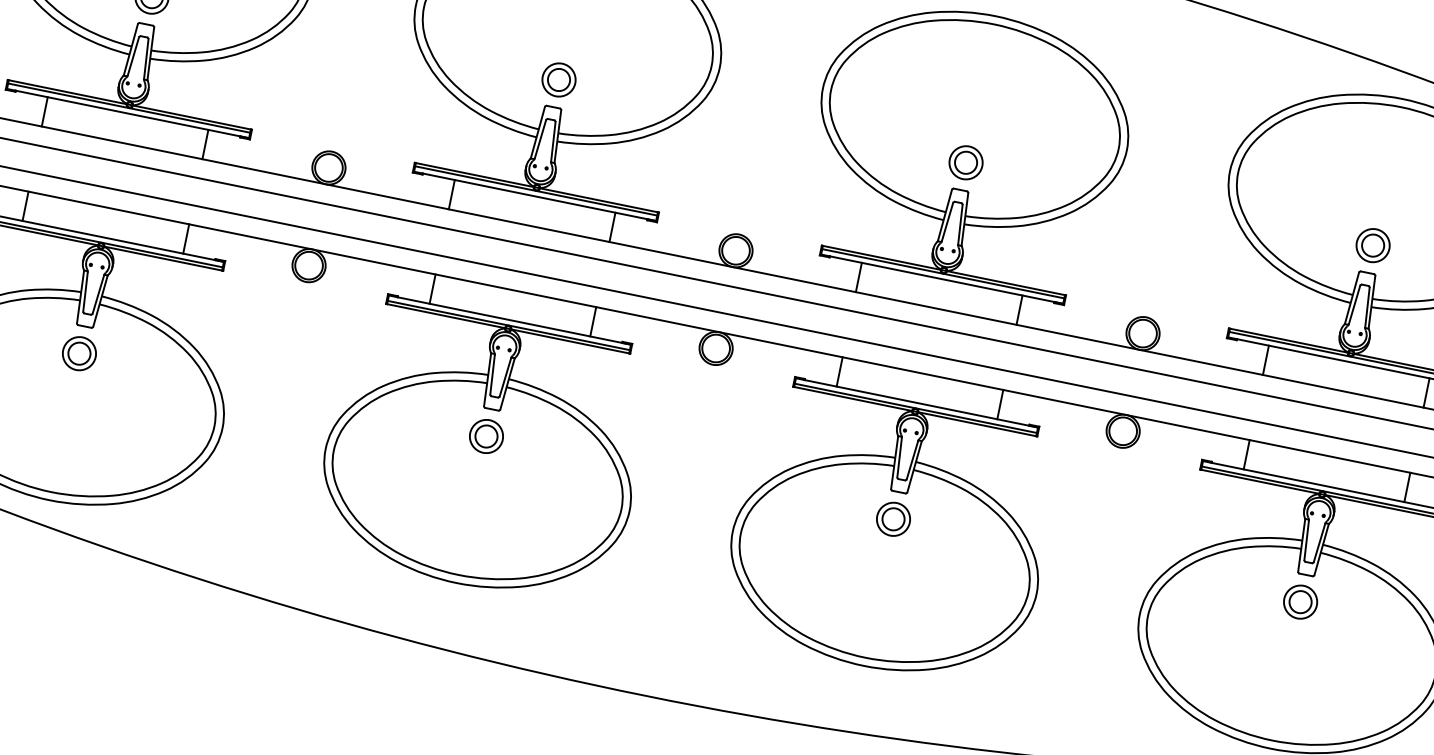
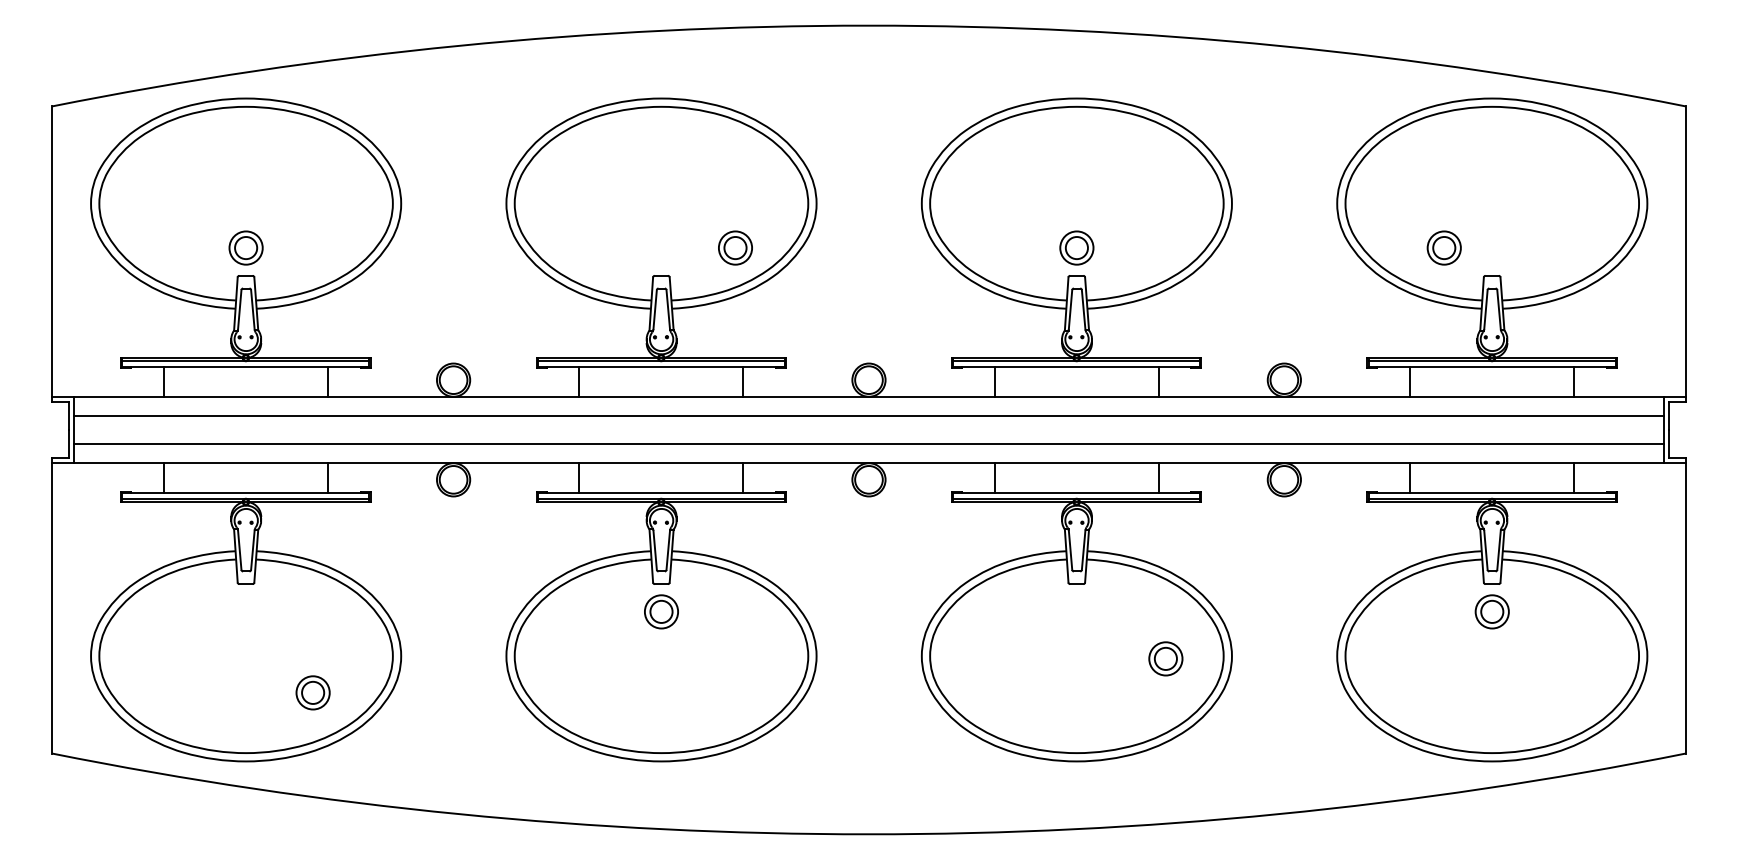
part: (559, 79) -> (735, 247), moved
part: (1372, 244) -> (1443, 247), moved
part: (78, 353) -> (312, 692), moved
part: (893, 518) -> (1165, 658), moved

